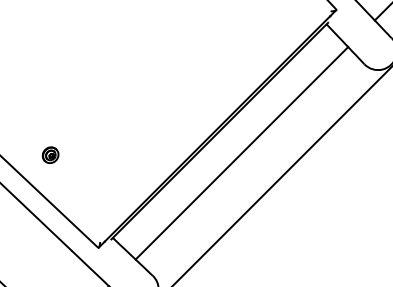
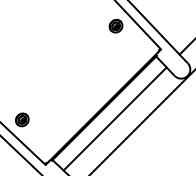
part: (50, 154) -> (22, 119), size x1.67

